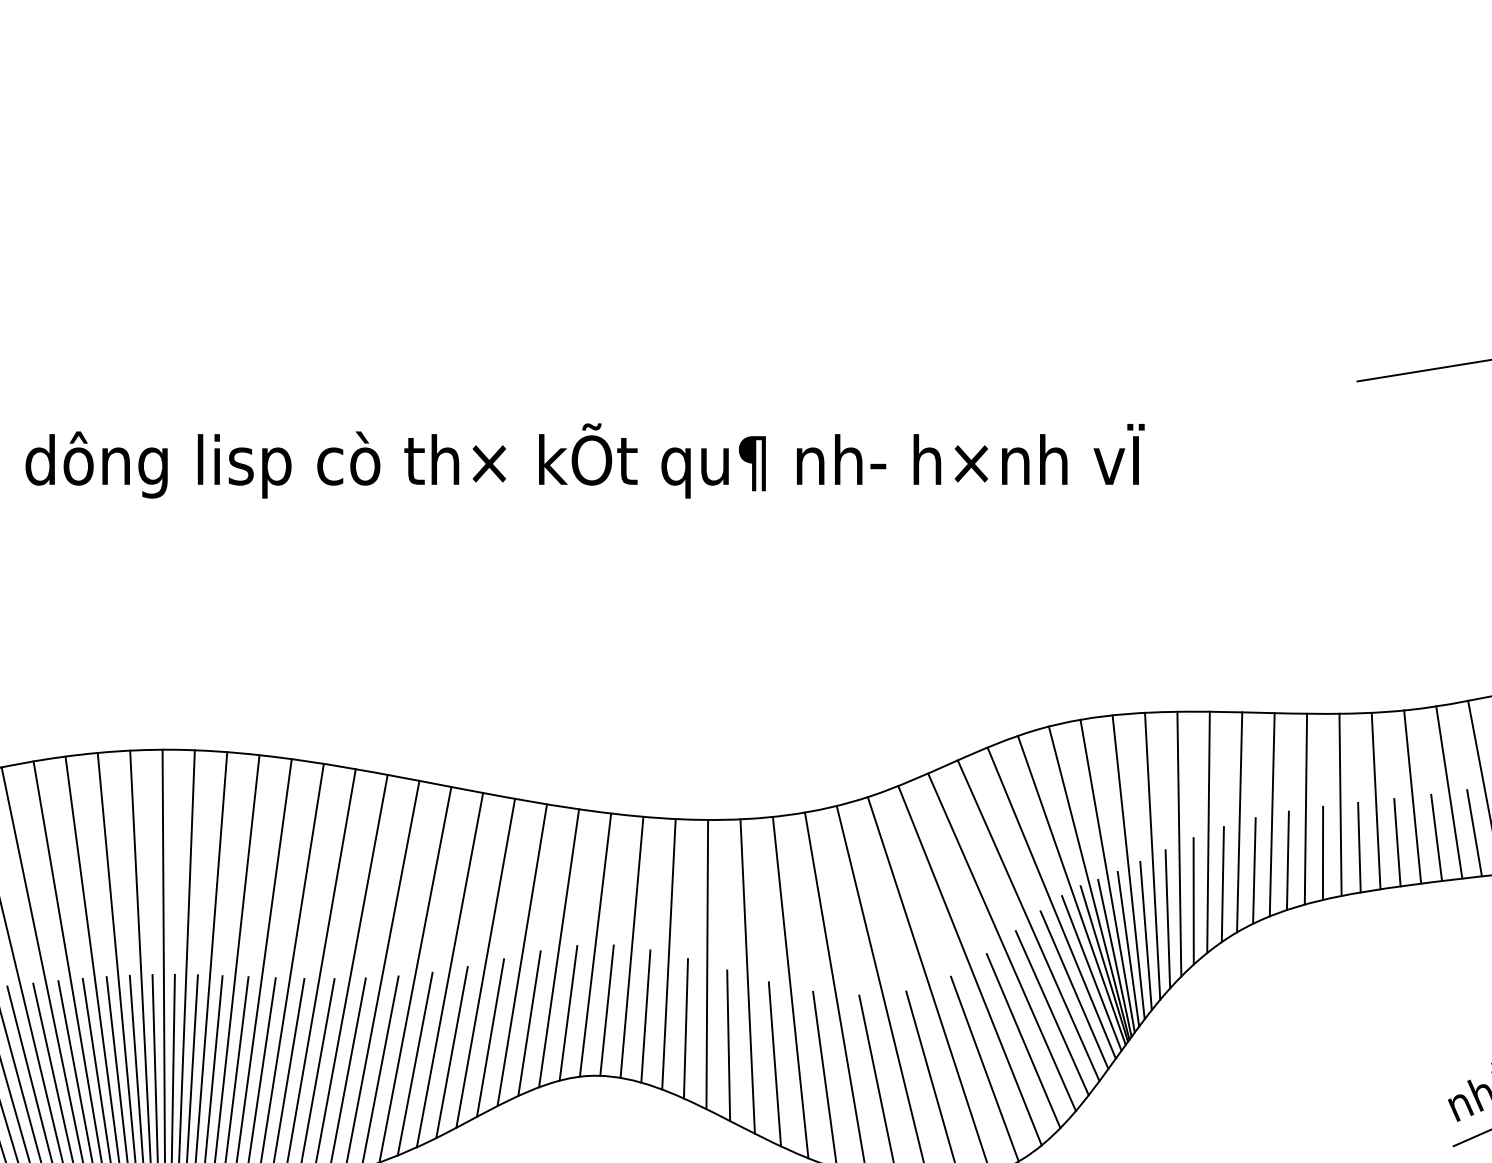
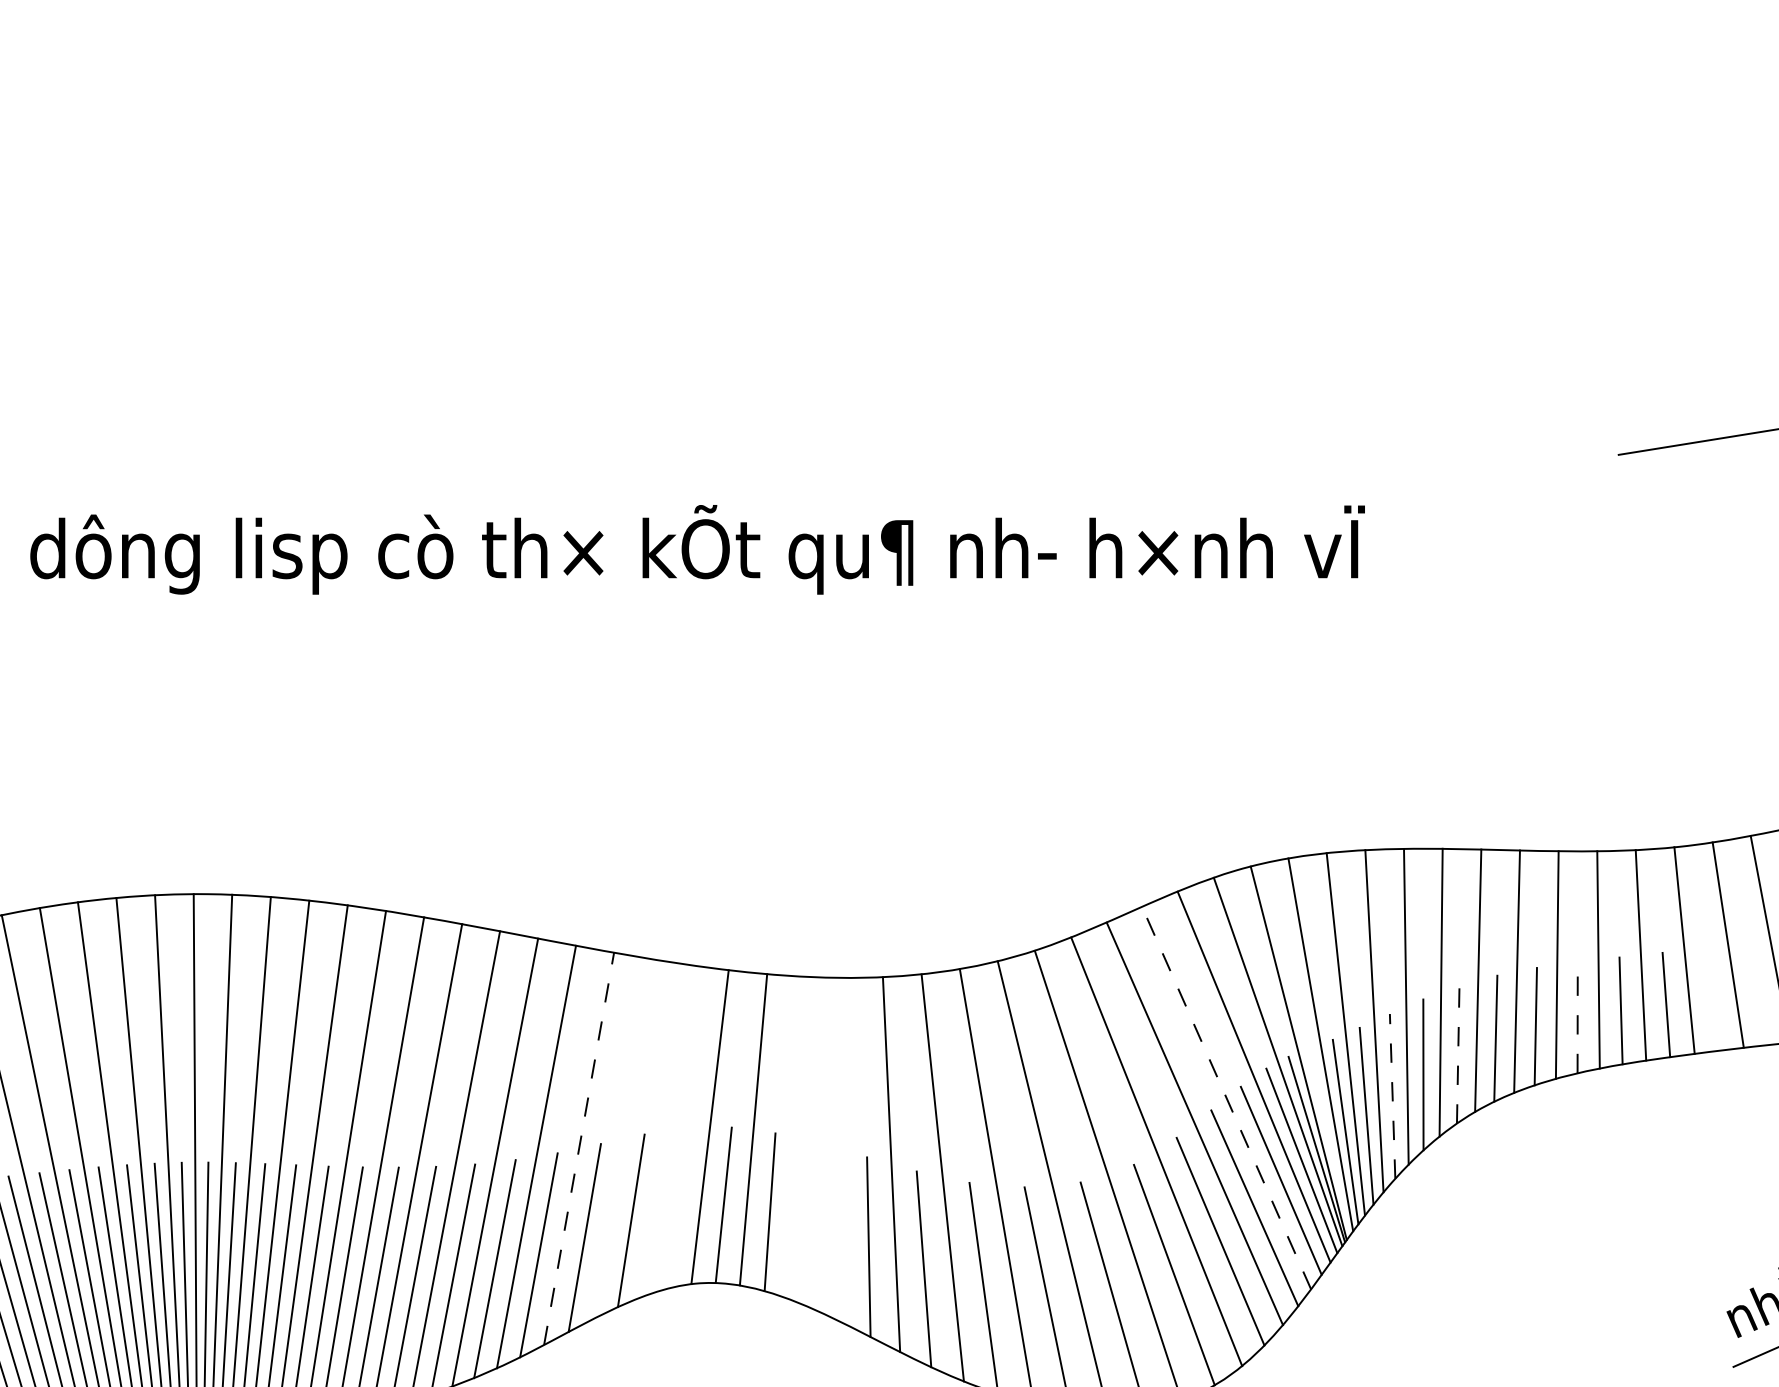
line: (1474, 833) -> (1758, 993), removed
line: (1436, 837) -> (1712, 998), removed
line: (1322, 853) -> (1577, 1017), solid -> dashed
line: (1223, 884) -> (1458, 1054), solid -> dashed
line: (1167, 918) -> (1392, 1095), solid -> dashed
line: (1028, 921) -> (1226, 1098), solid -> dashed
line: (559, 947) -> (666, 1130), removed
line: (668, 953) -> (797, 1137), removed
line: (522, 955) -> (622, 1139), removed
line: (1114, 957) -> (1329, 1142), removed
line: (486, 963) -> (579, 1148), solid -> dashed
line: (707, 964) -> (843, 1150), removed
line: (568, 1013) -> (677, 1208), removed
line: (685, 1028) -> (817, 1226), removed

